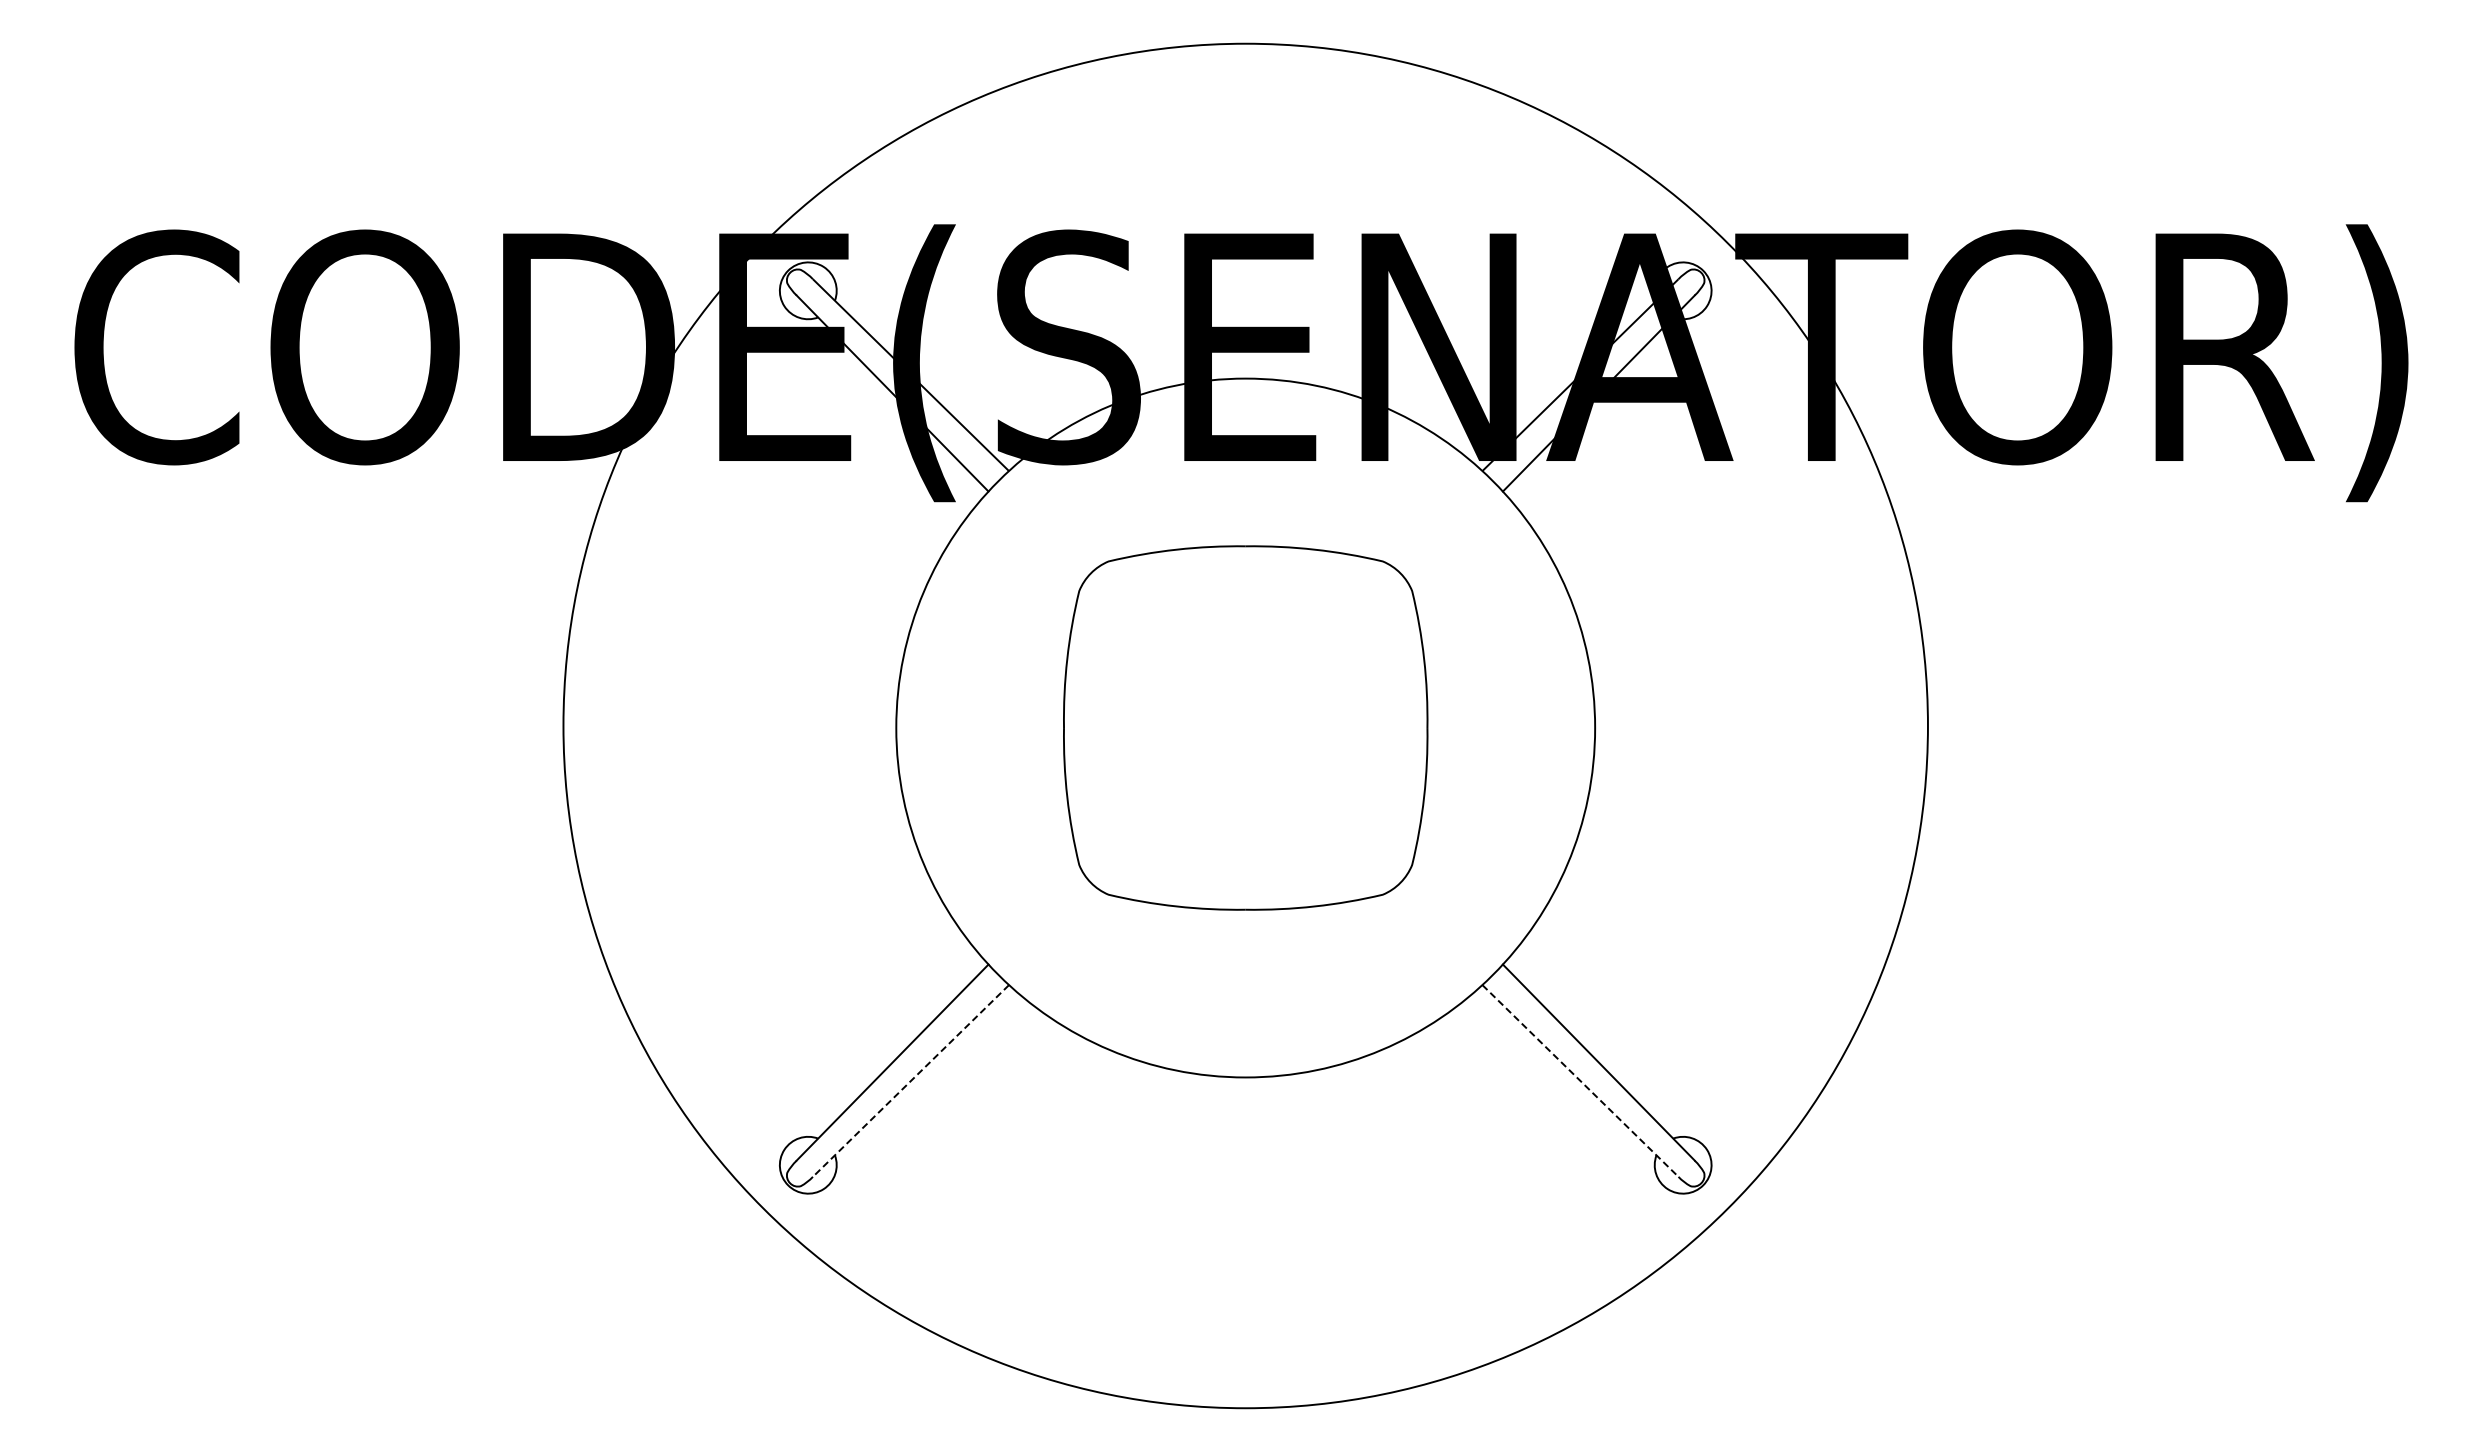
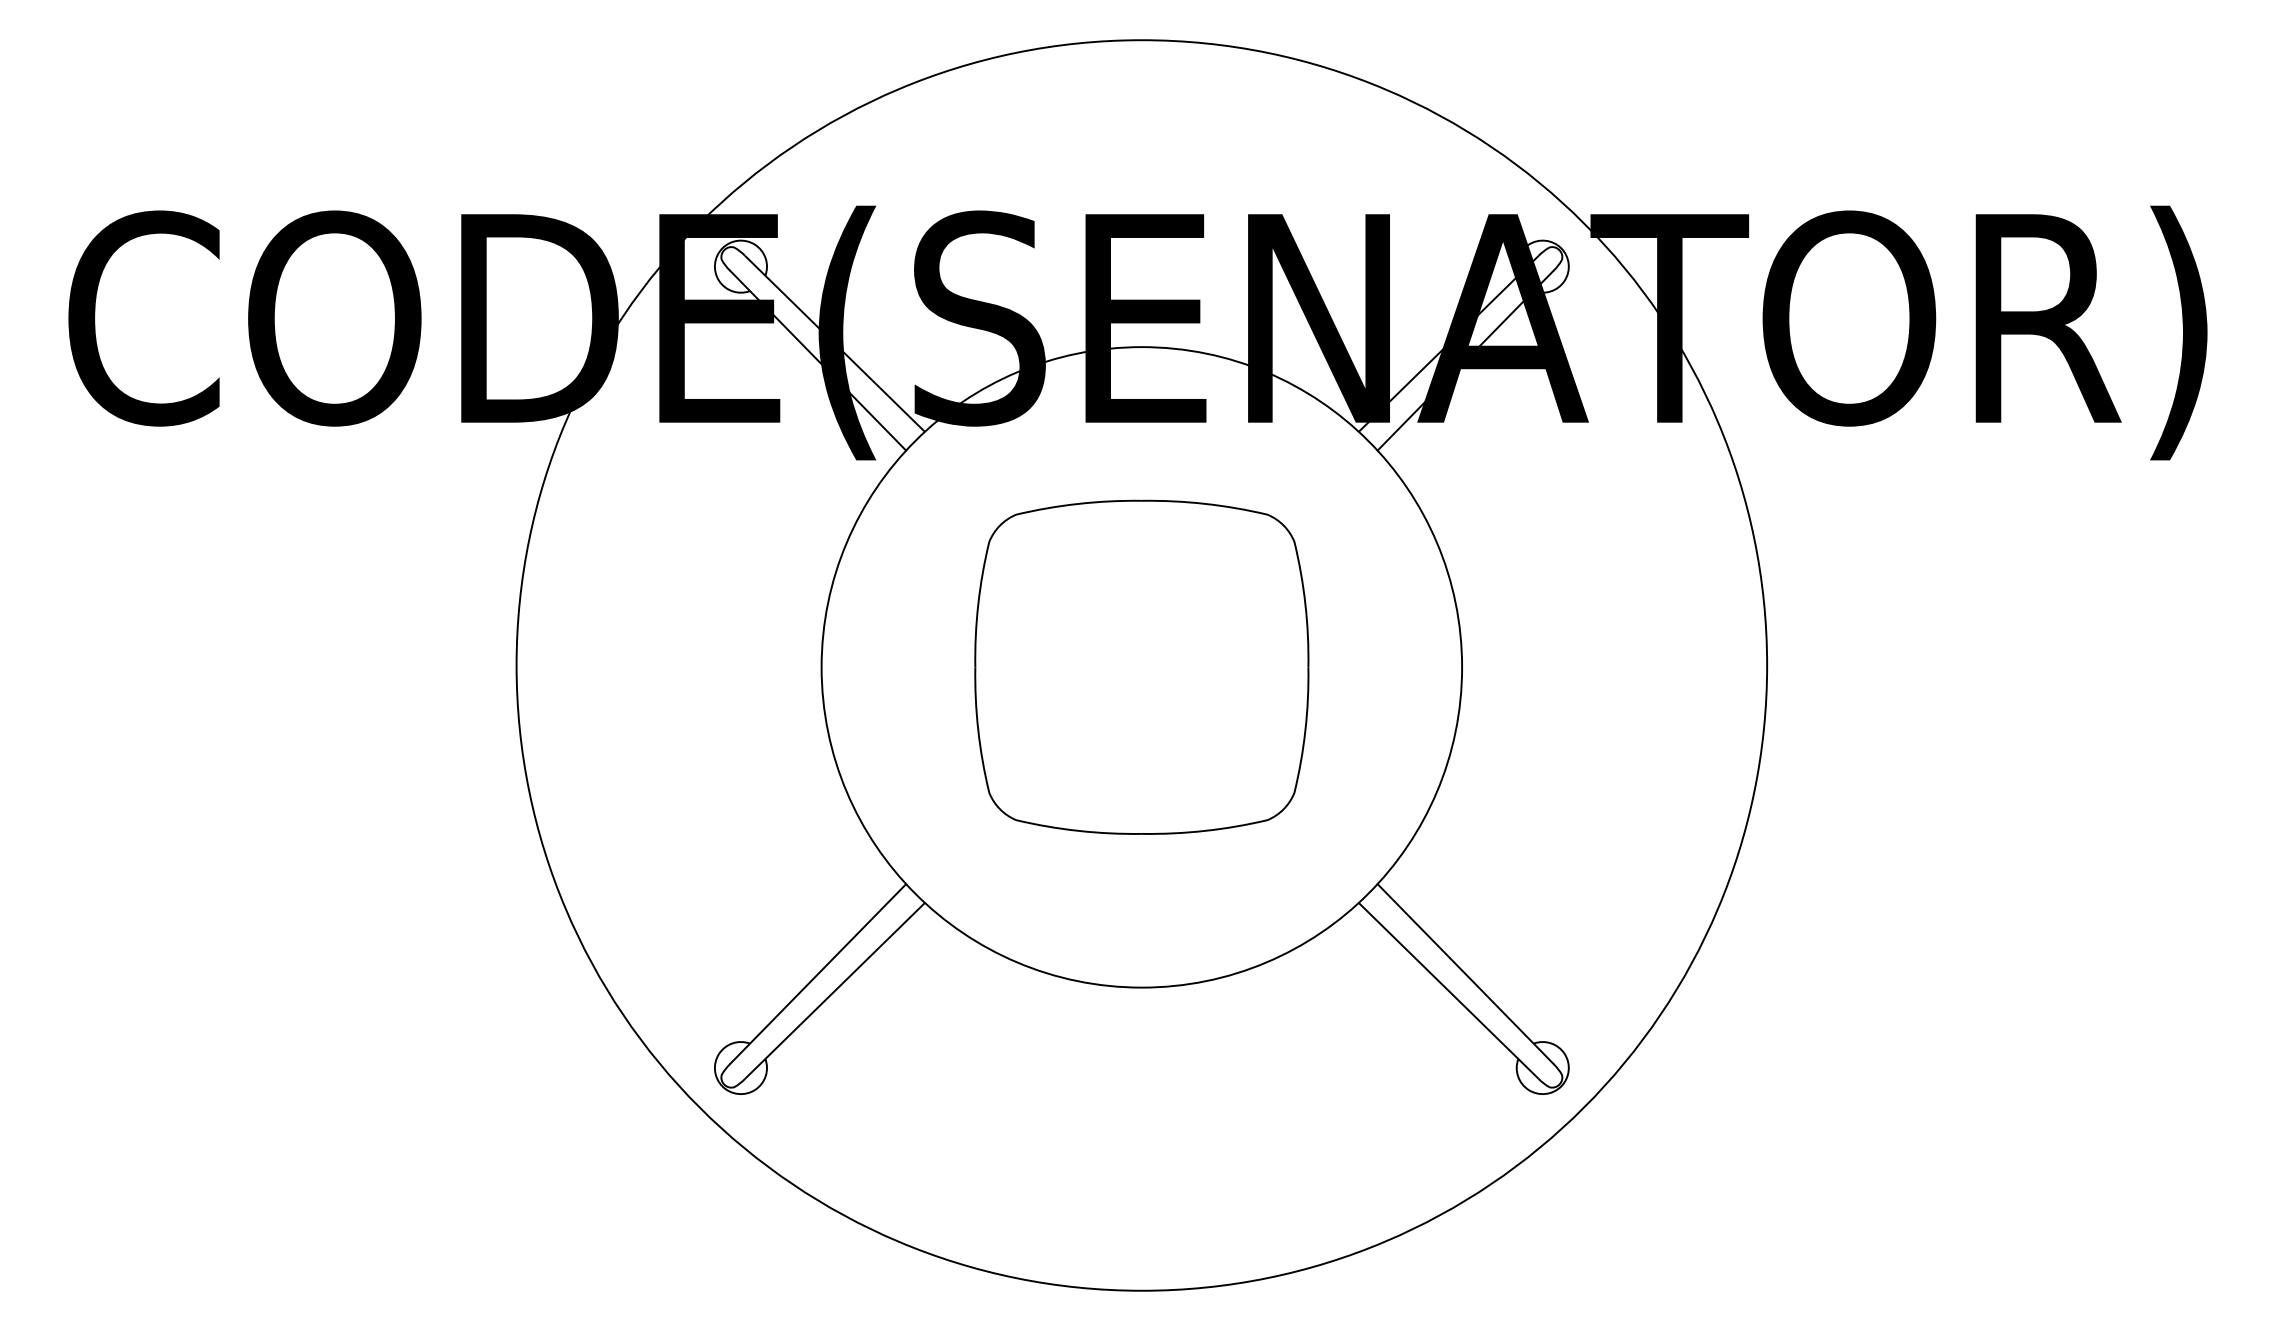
line: (910, 1081) -> (834, 991), dashed -> solid
line: (1580, 1081) -> (1448, 991), dashed -> solid

